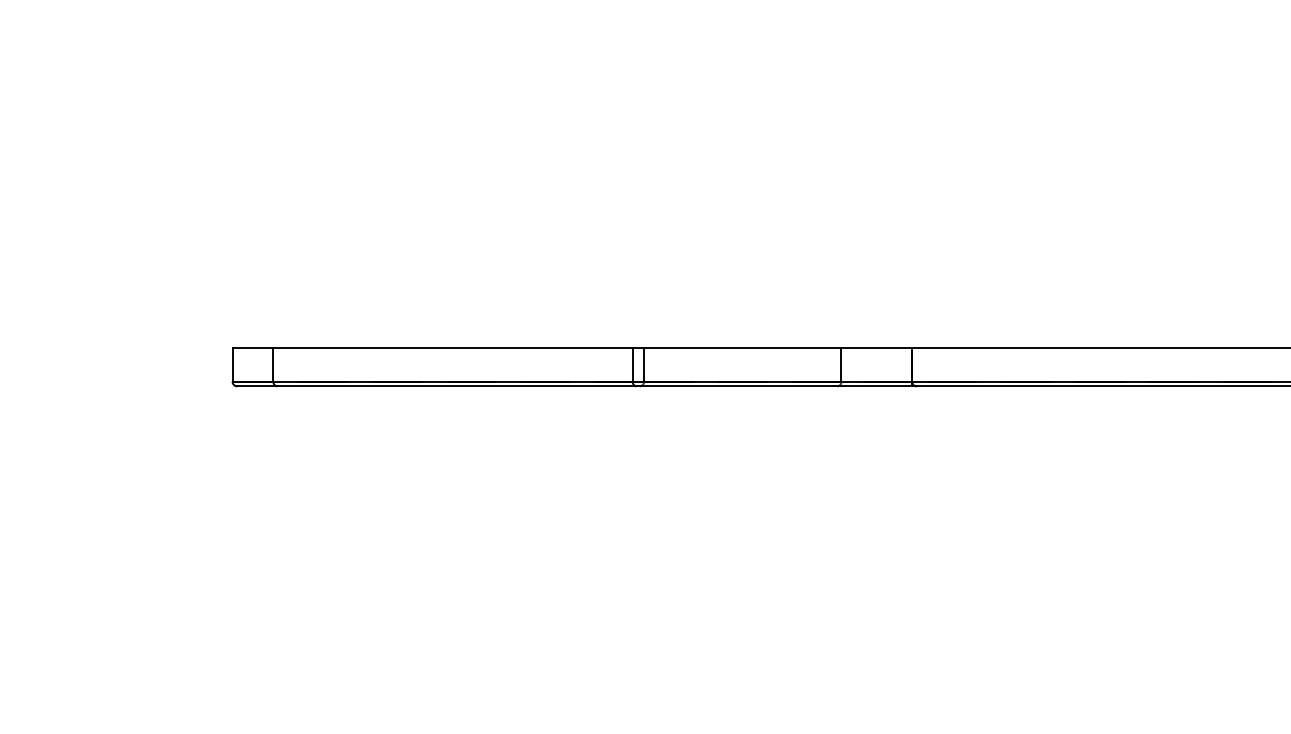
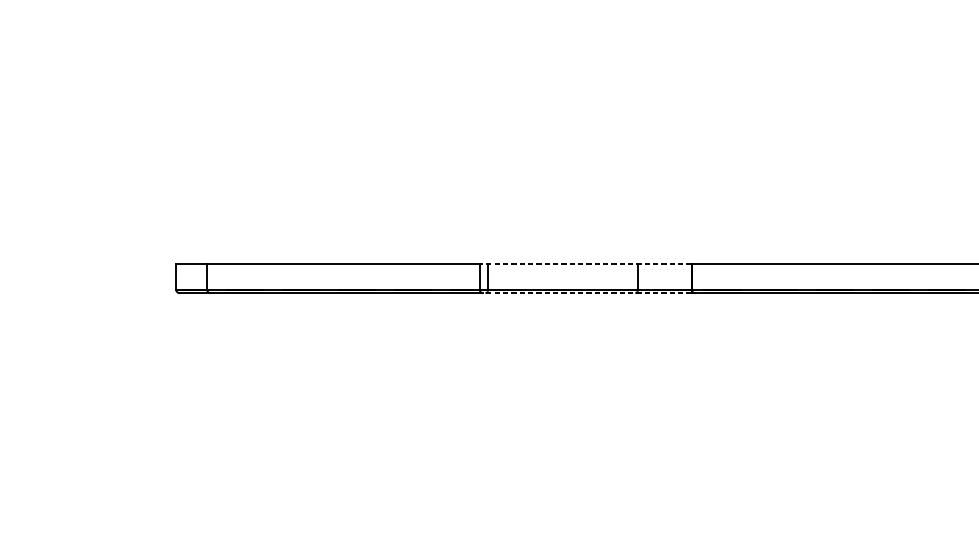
line: (772, 347) -> (585, 263), solid -> dashed
line: (774, 386) -> (587, 293), solid -> dashed

